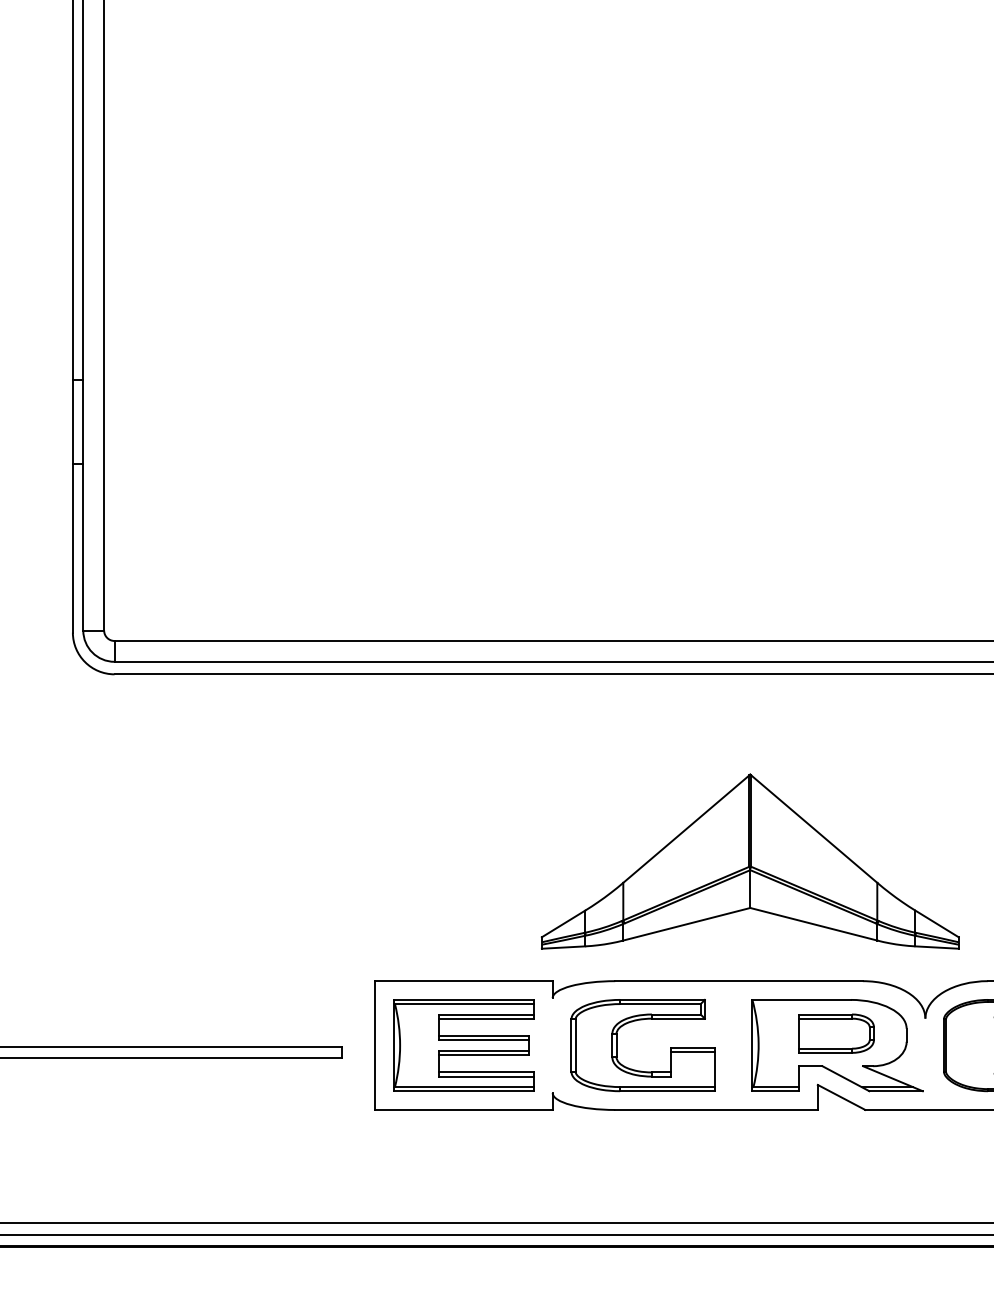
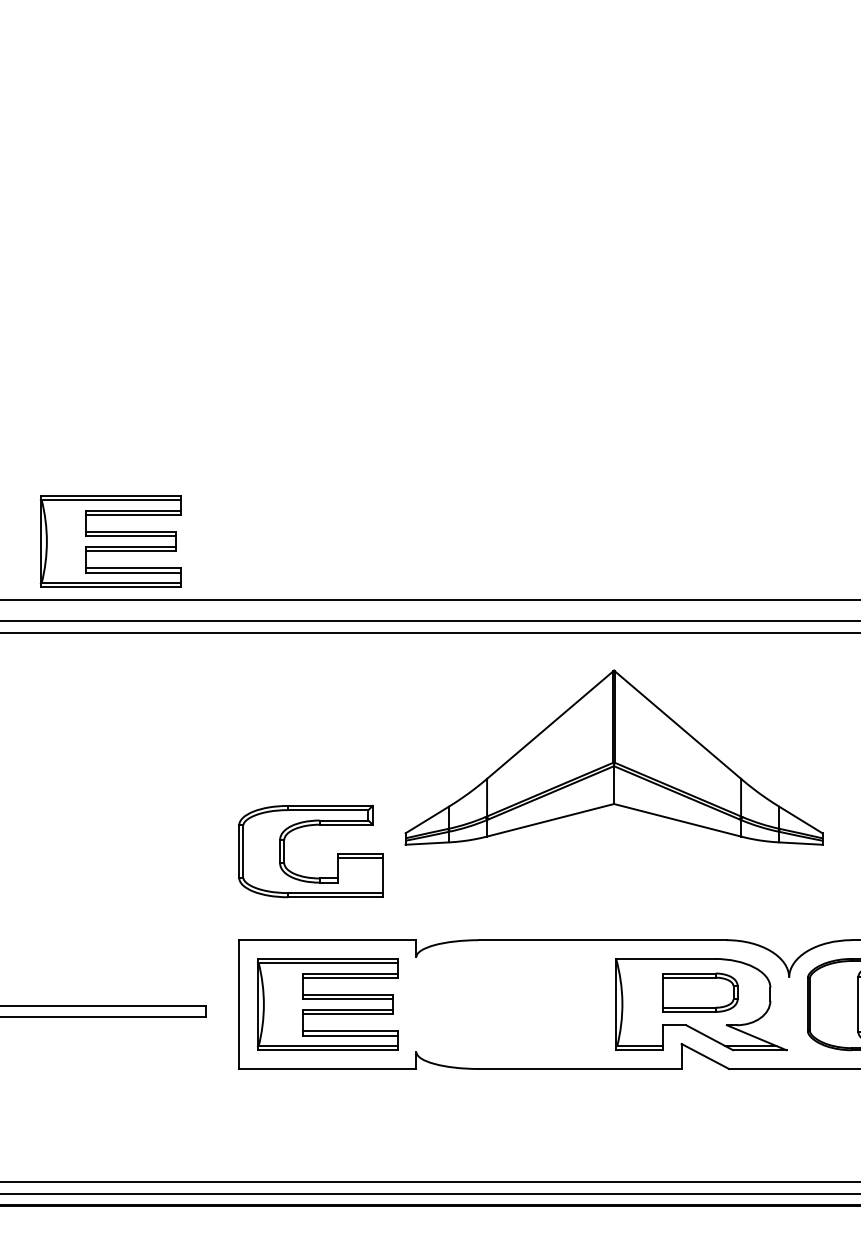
part: (246, 582) -> (110, 541), added
part: (749, 861) -> (613, 757), moved
part: (636, 1021) -> (304, 827), moved

